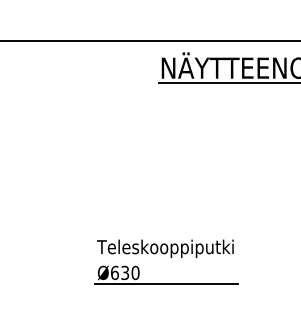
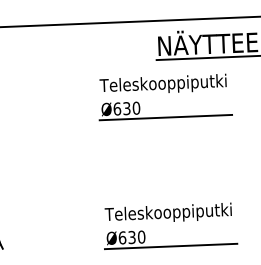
part: (166, 122) -> (164, 96), added

